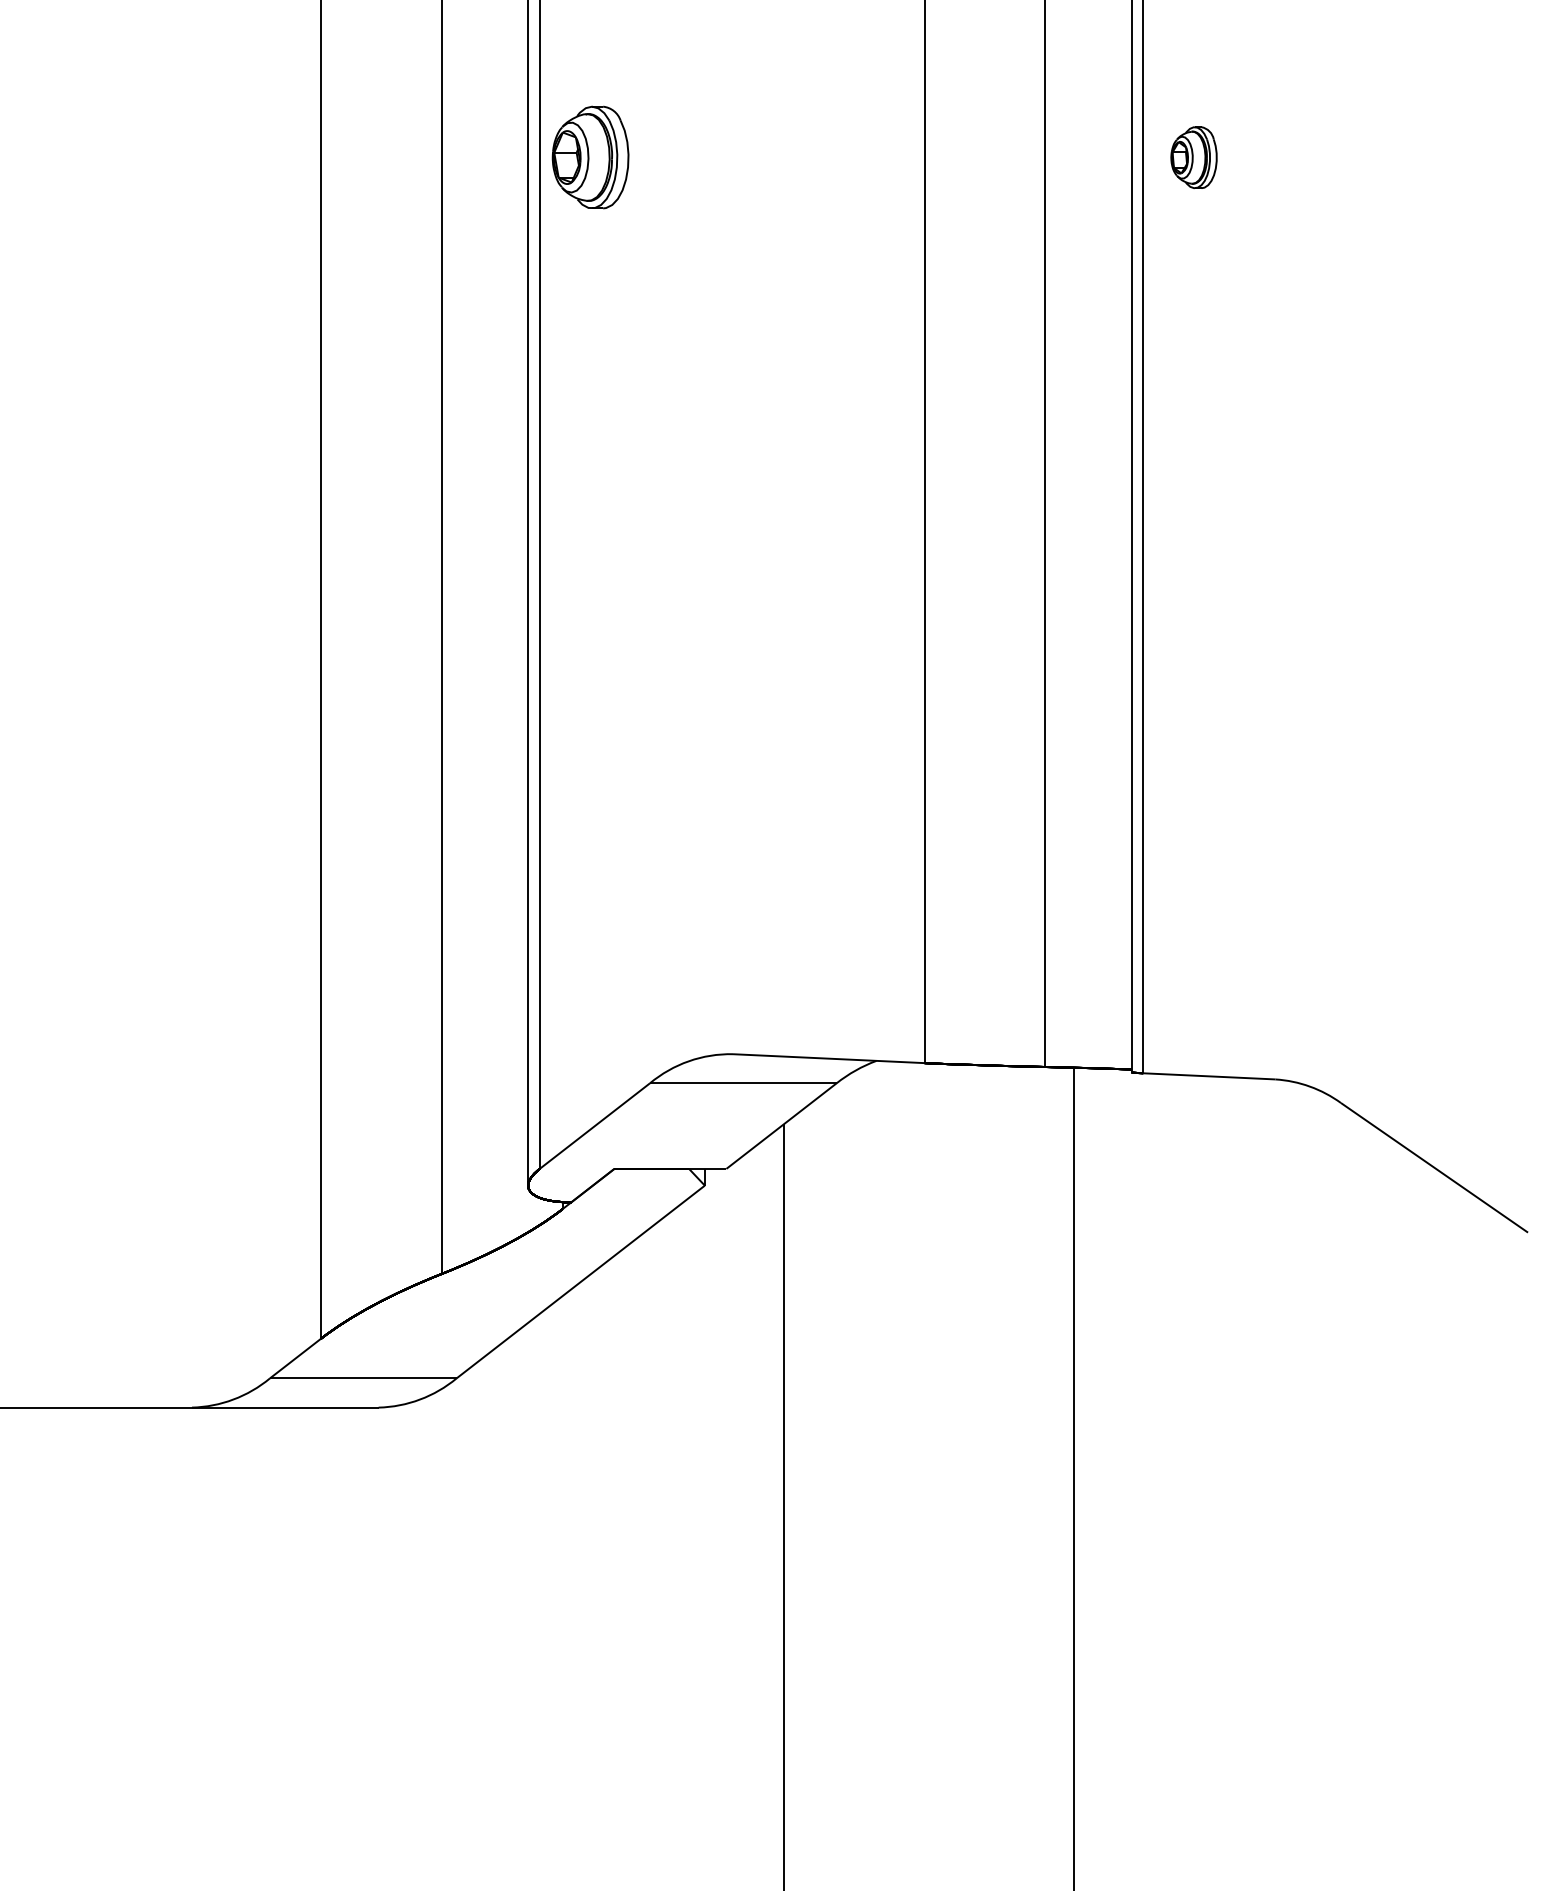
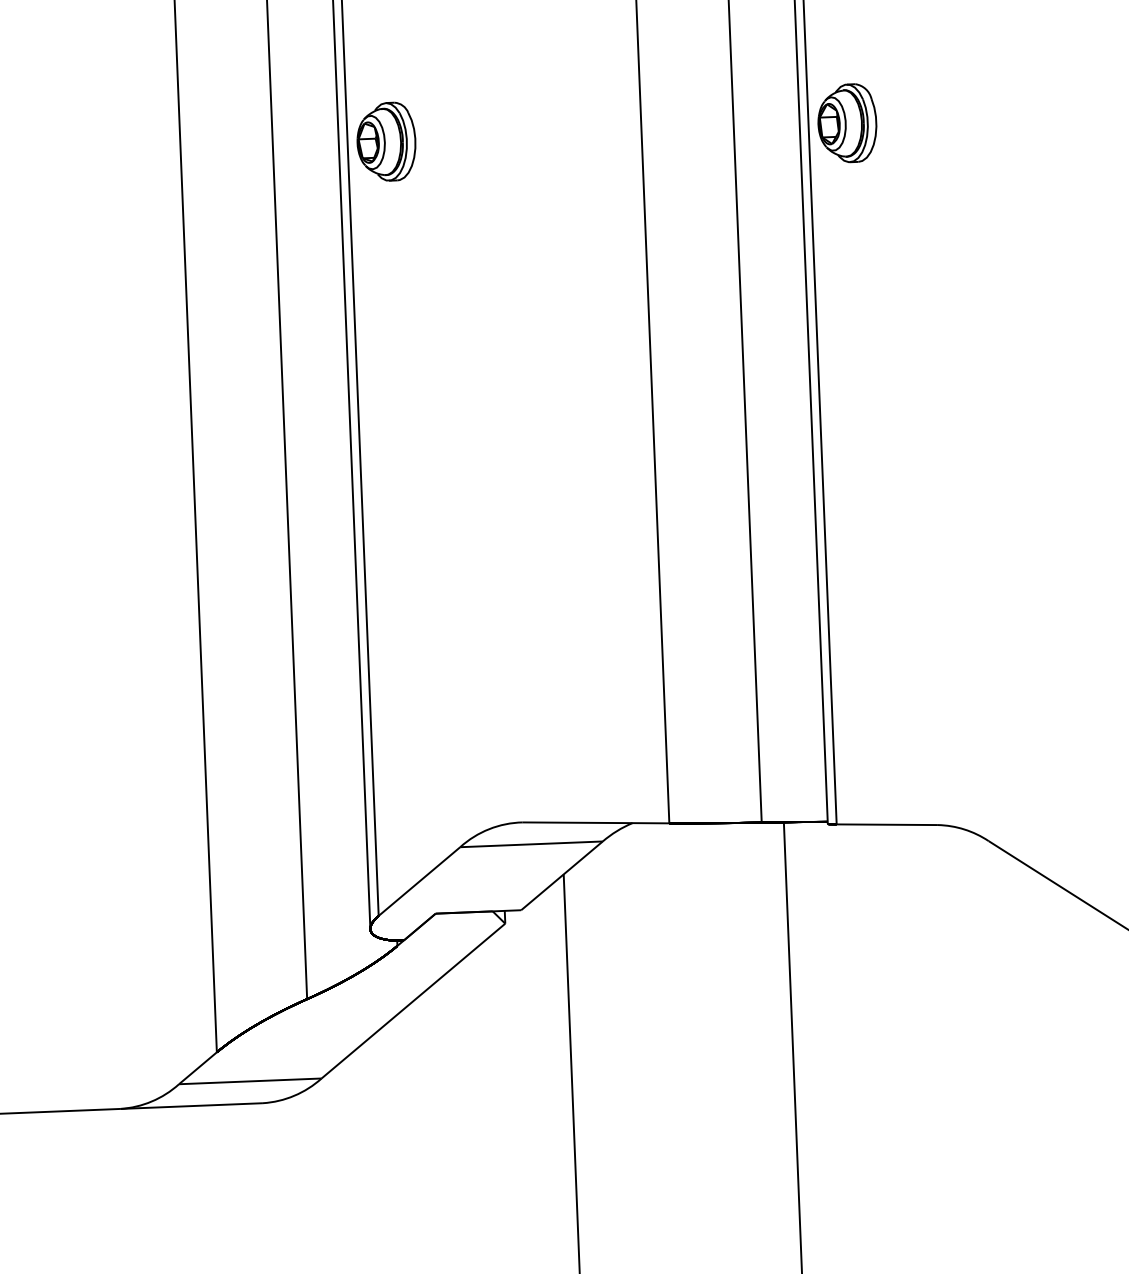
part: (1193, 157) -> (846, 123), size x1.67

